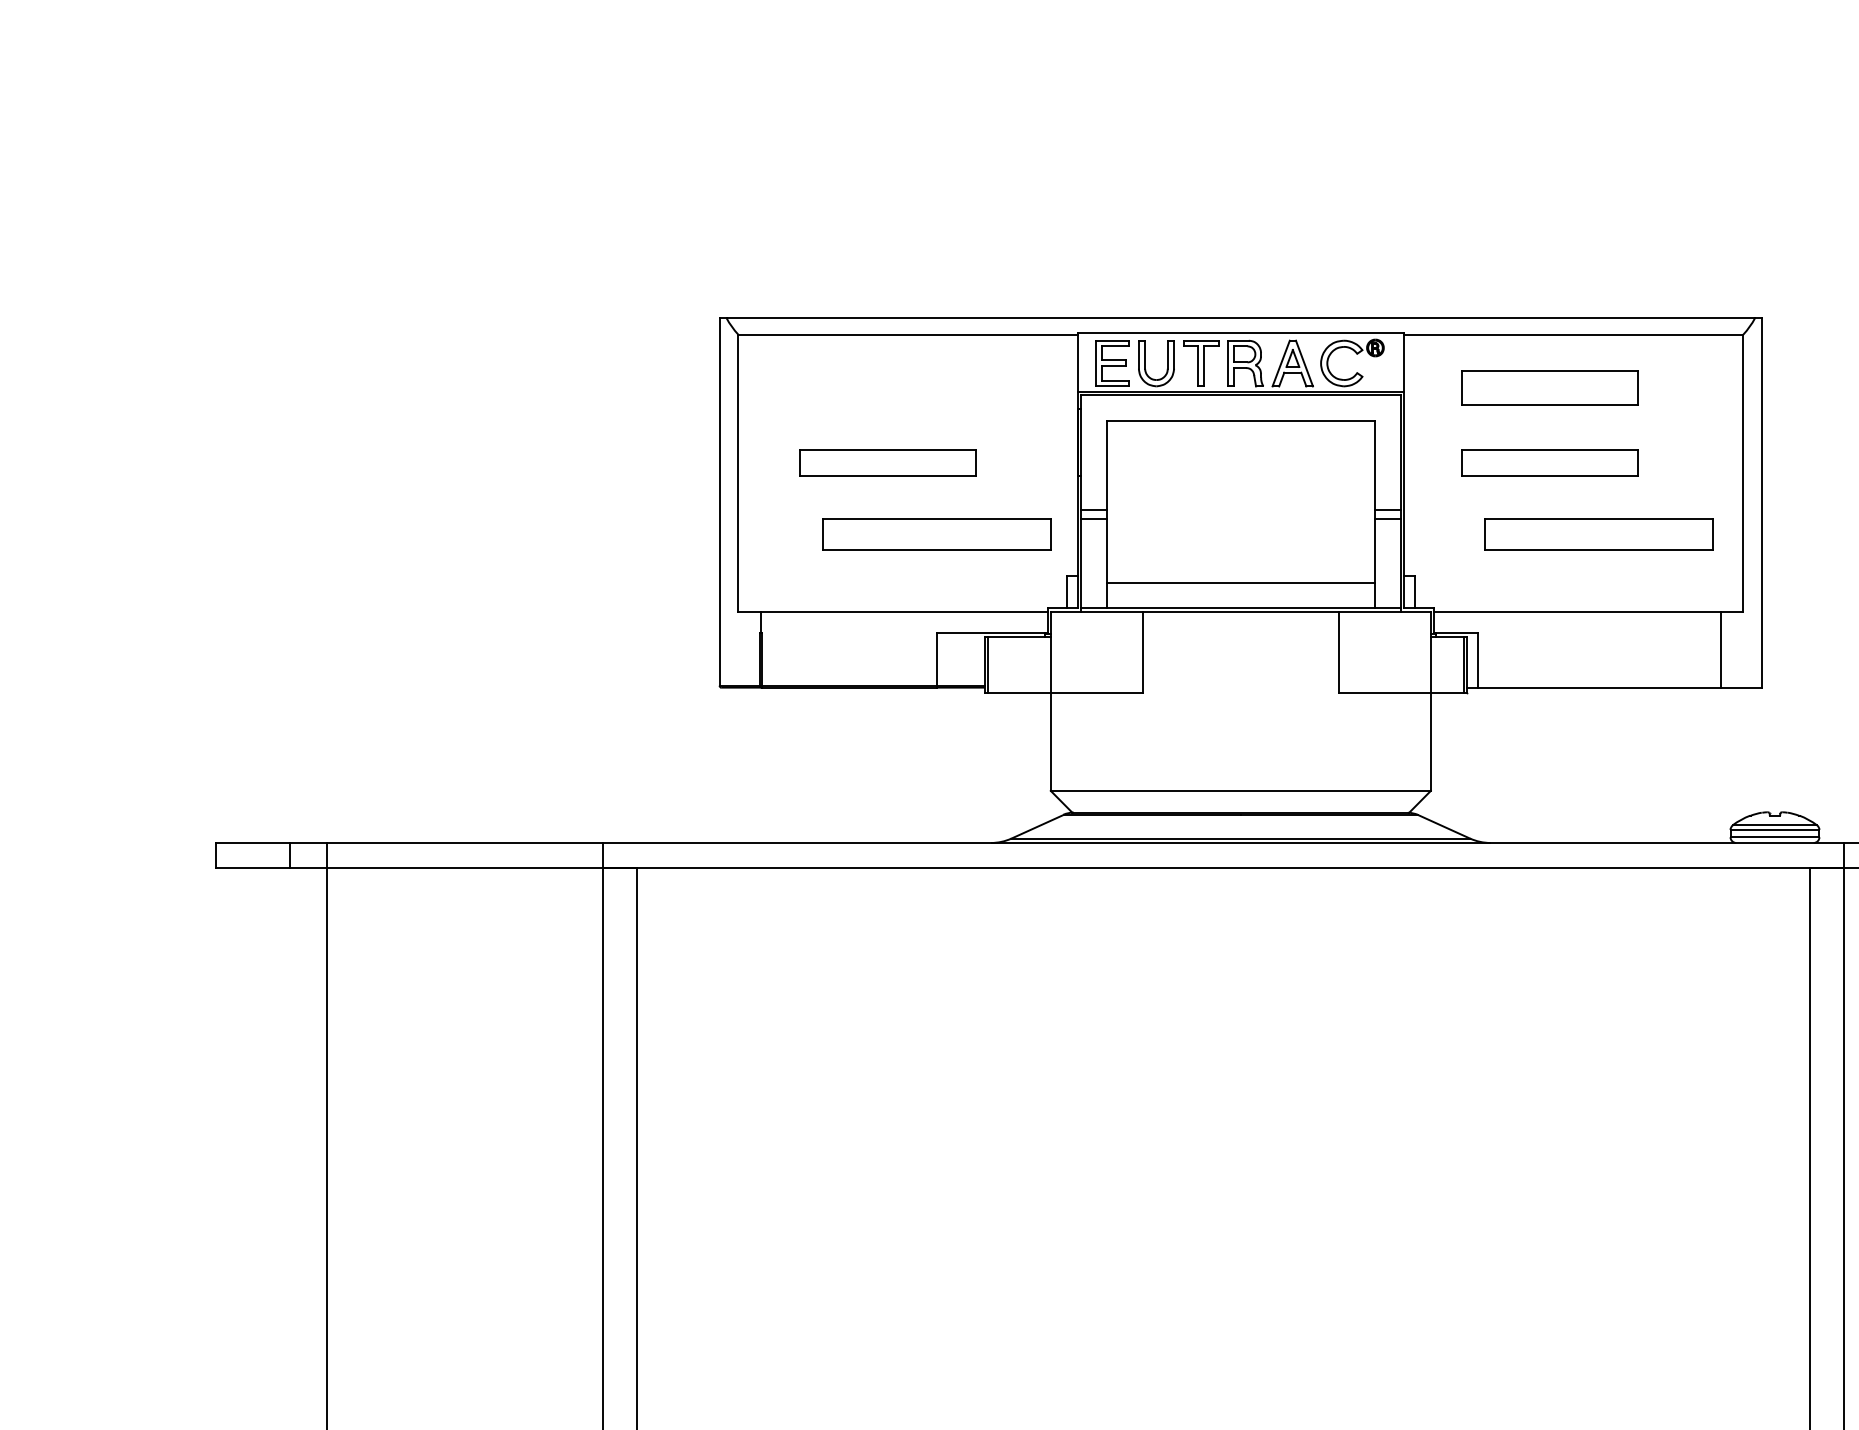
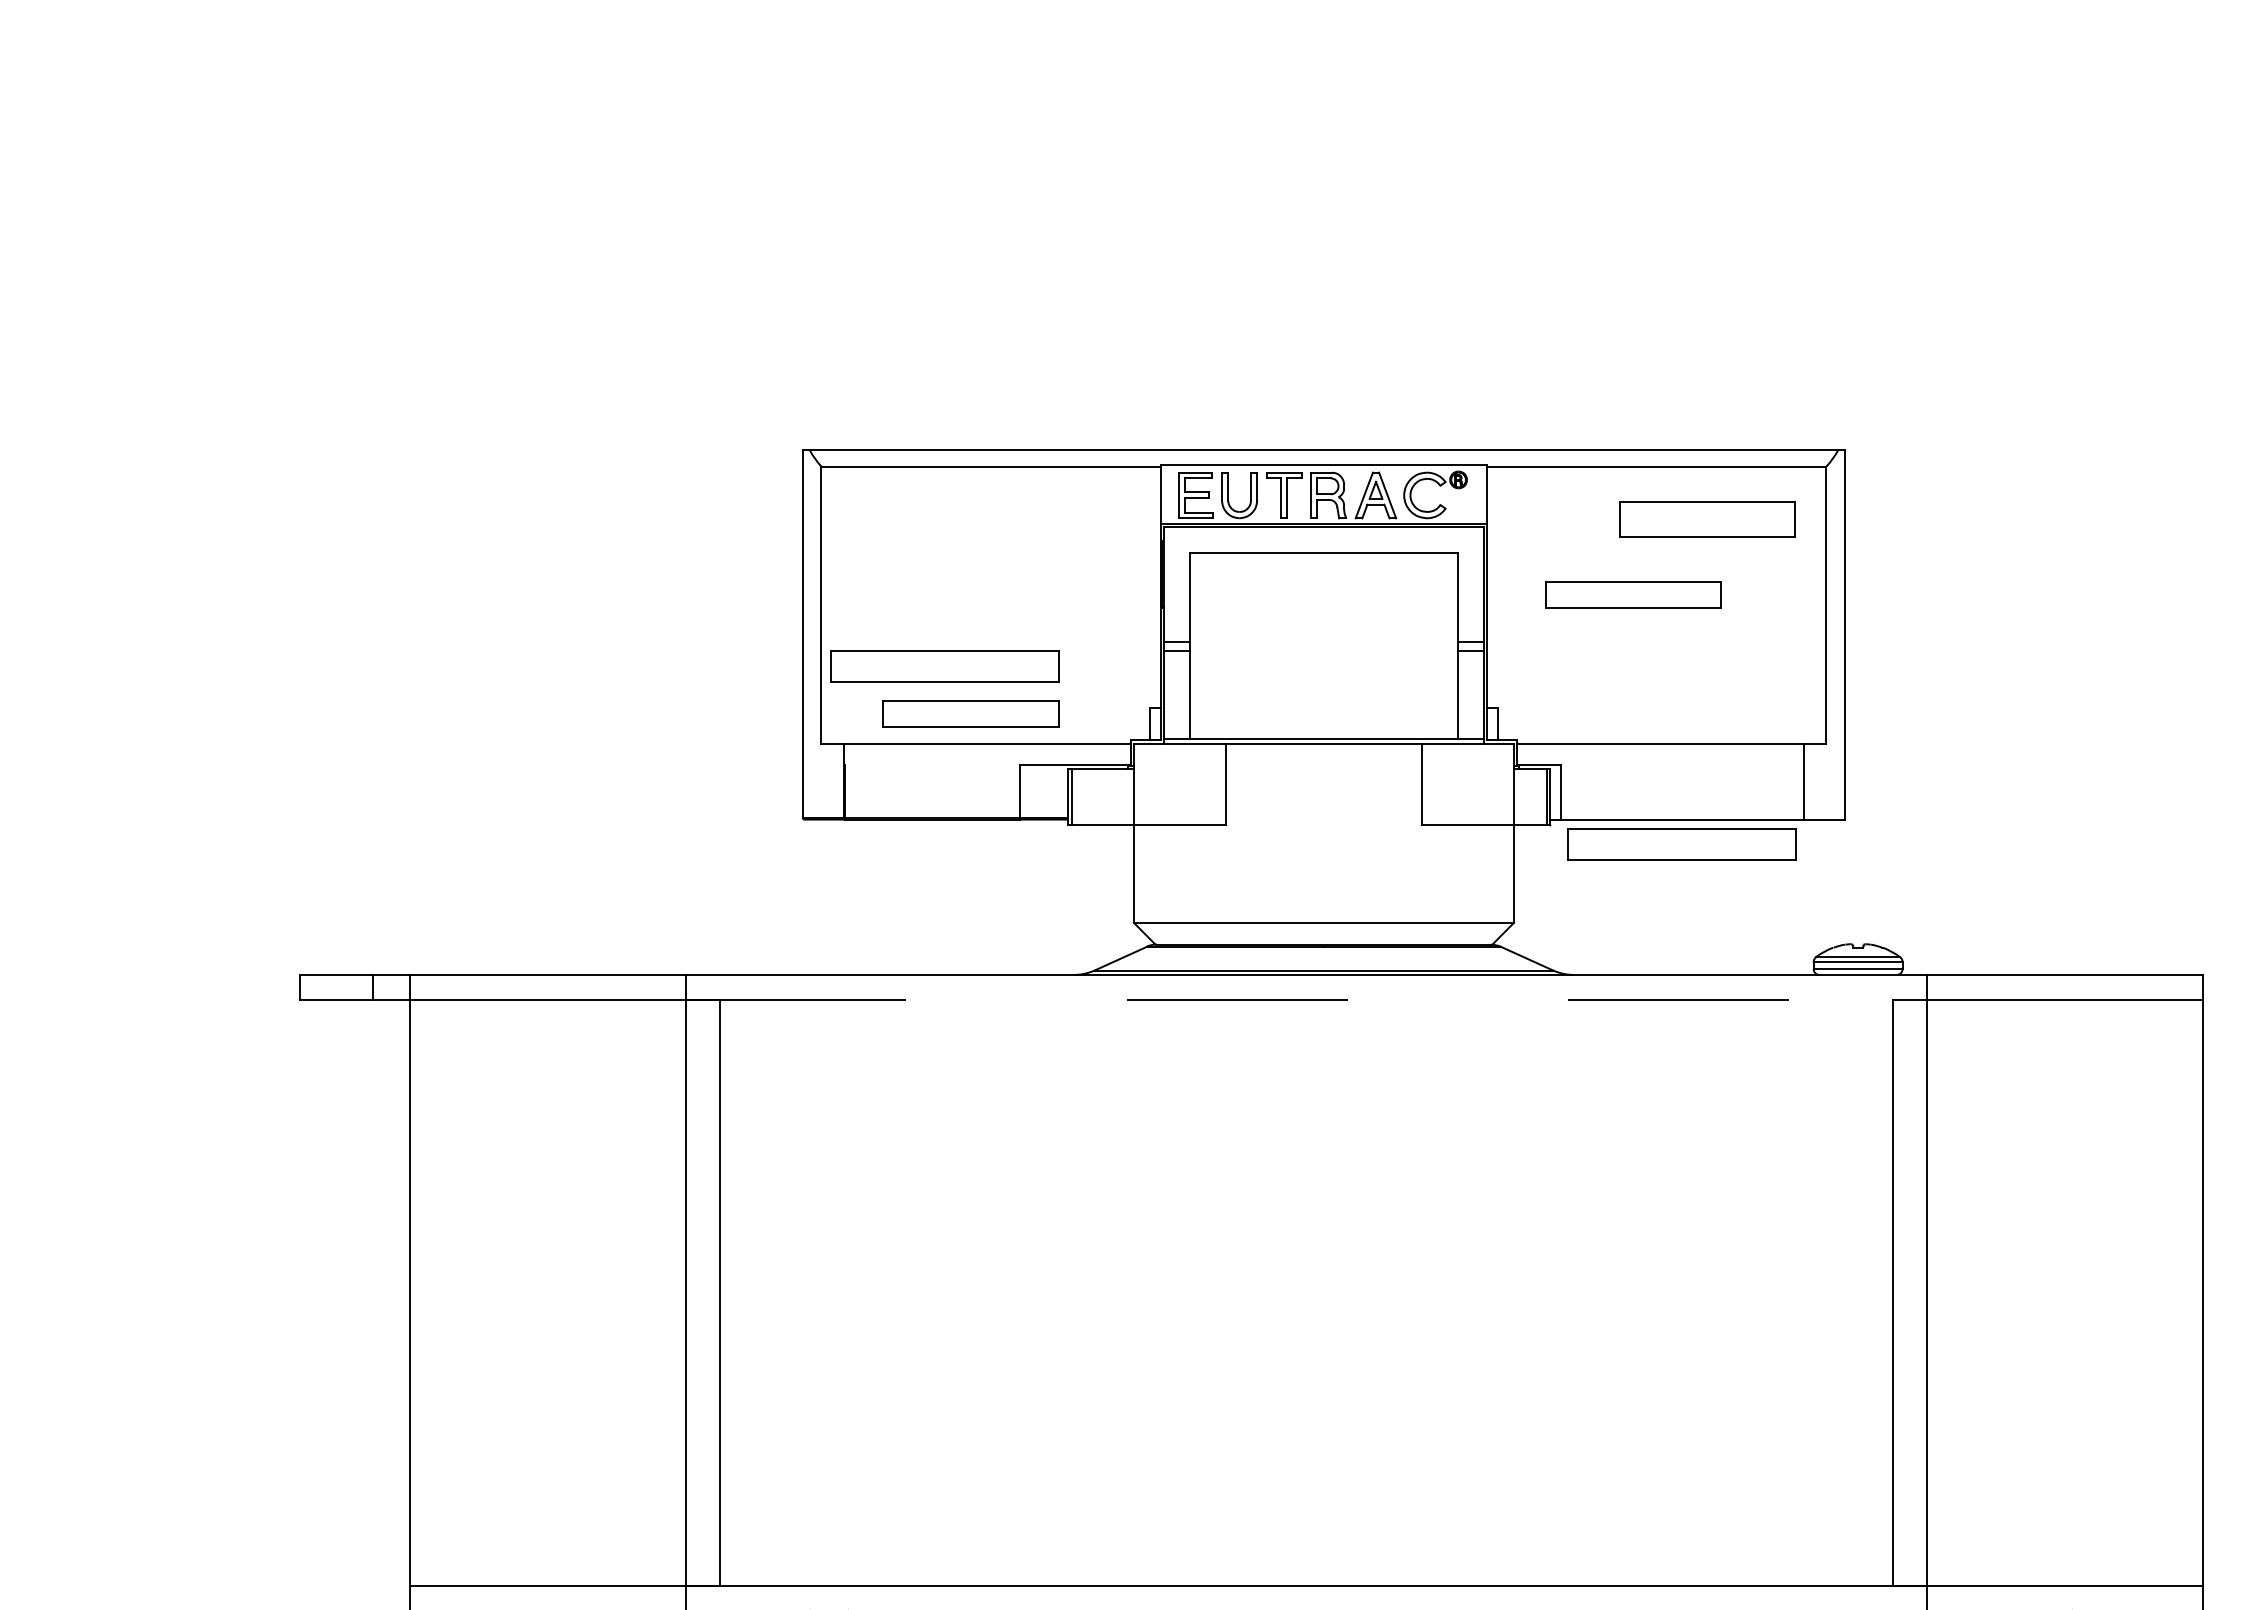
part: (1550, 387) -> (1707, 519), moved
part: (887, 462) -> (970, 713), moved
part: (936, 534) -> (944, 666), moved
part: (1598, 534) -> (1681, 844), moved
line: (1240, 583) -> (1323, 715), removed
line: (1223, 867) -> (1306, 999), solid -> dashed

